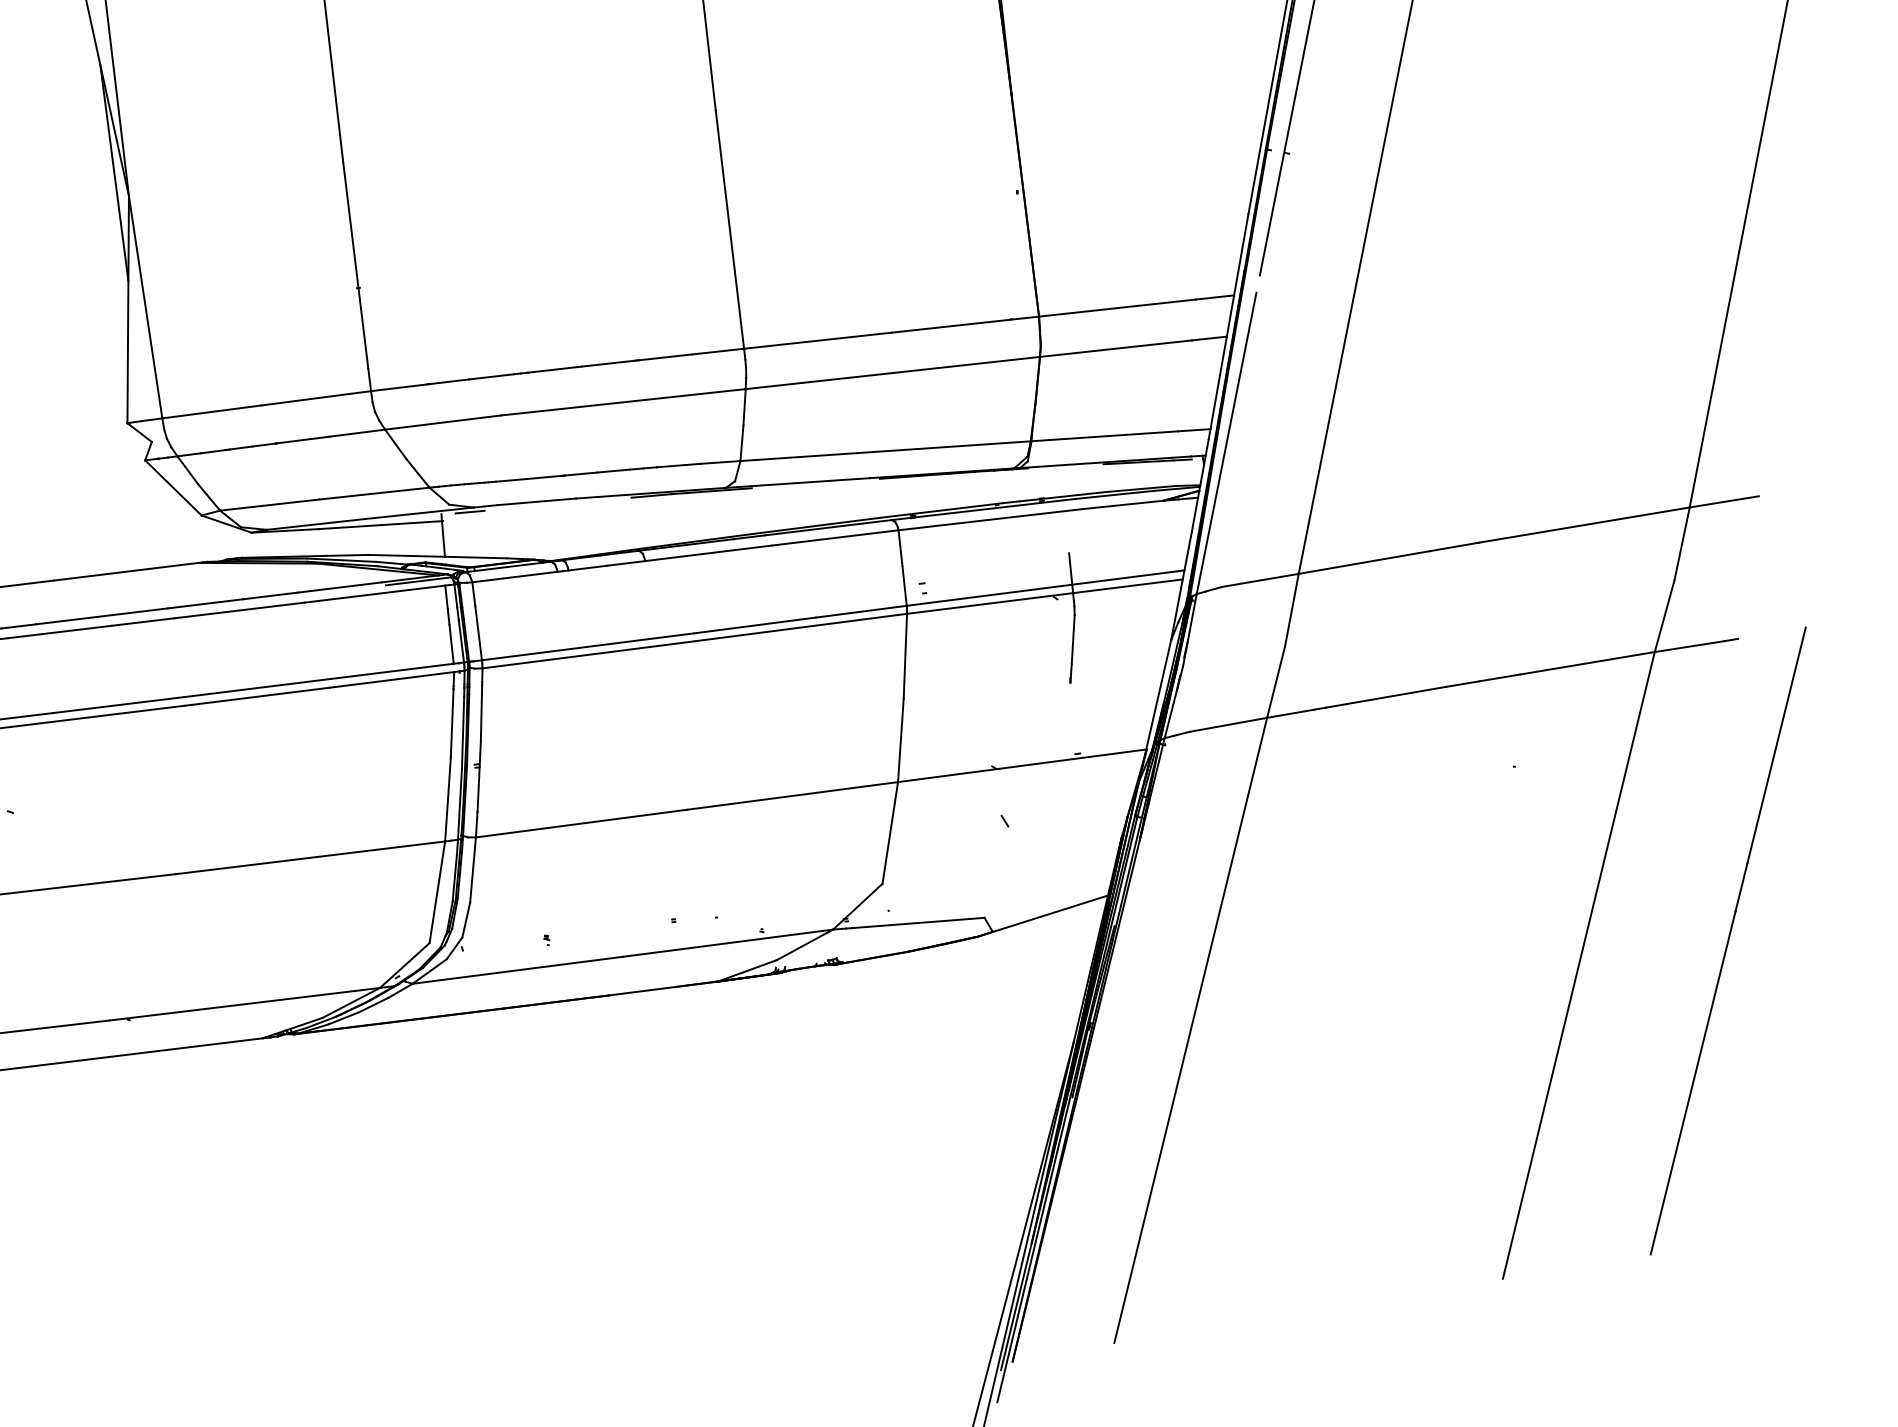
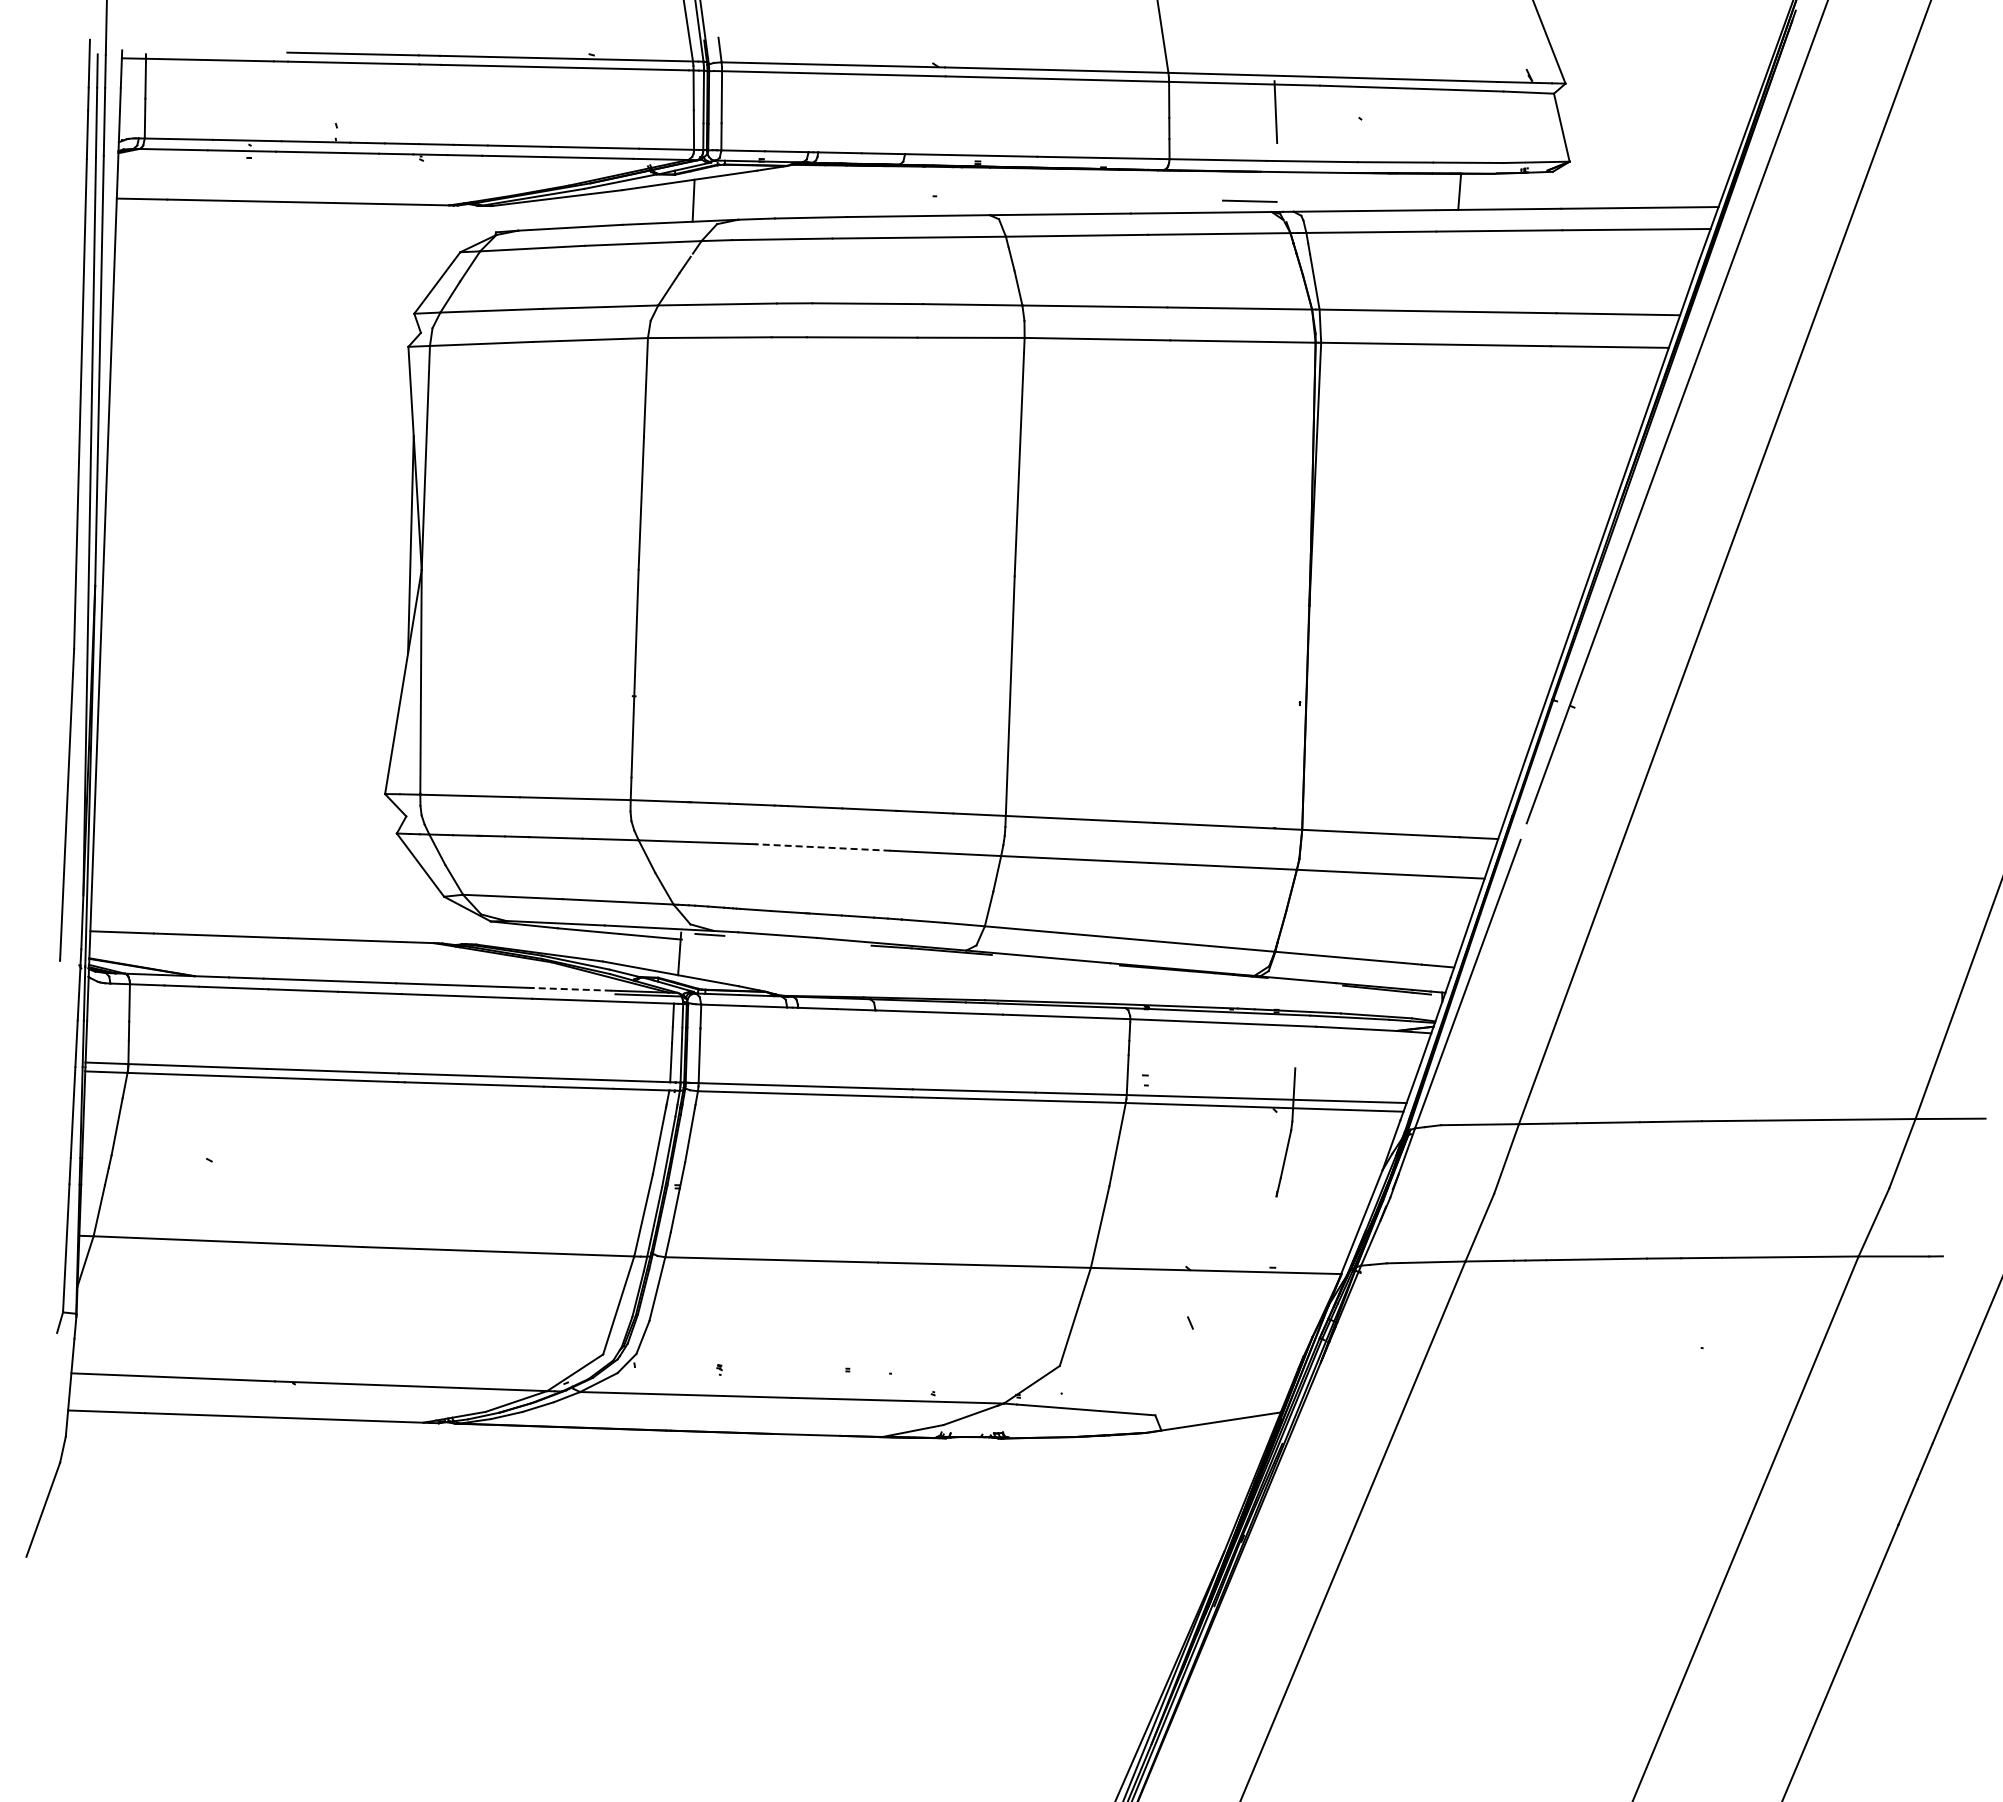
line: (568, 408) -> (823, 847), solid -> dashed
line: (338, 587) -> (568, 989), solid -> dashed

